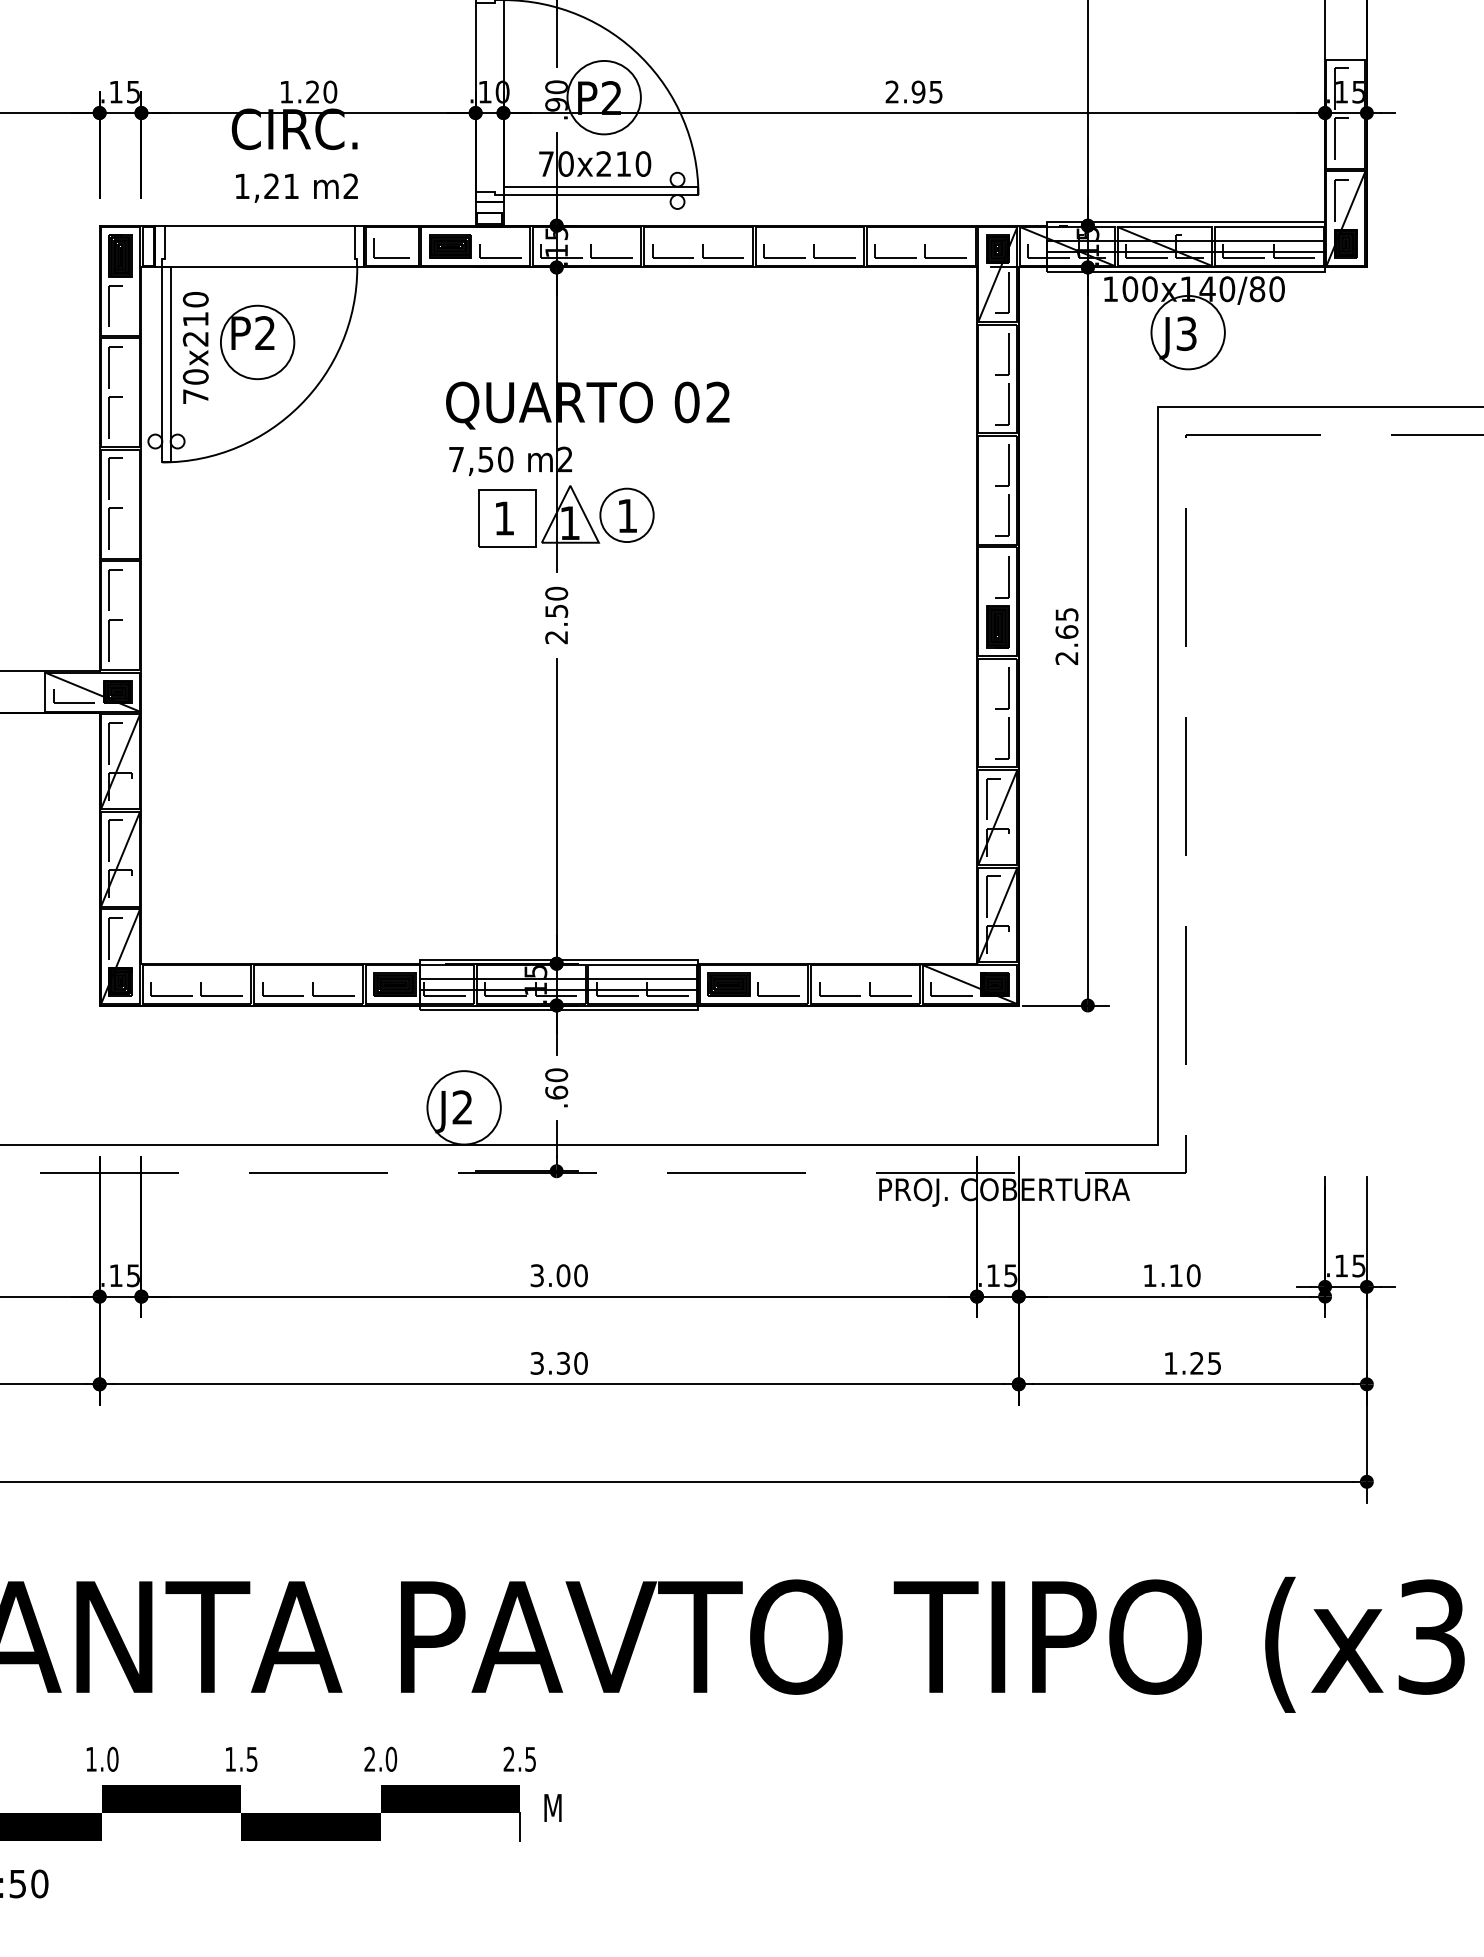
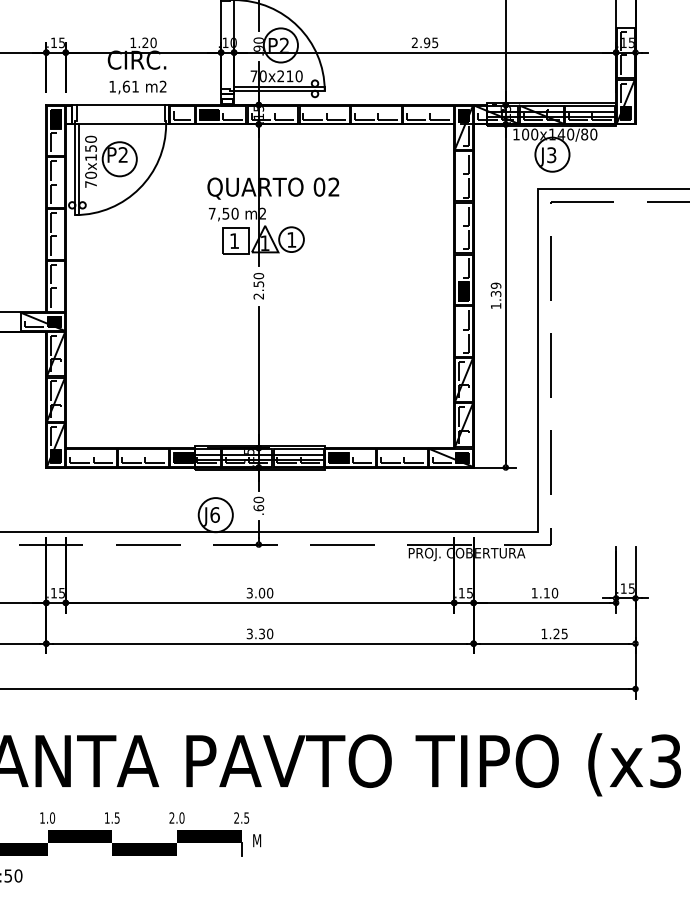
text: (269, 185) -> (125, 86), 1,21 -> 1,61
text: (194, 330) -> (90, 153), 70x210 -> 70x150
text: (1065, 635) -> (495, 295), 2.65 -> 1.39
text: (461, 1106) -> (214, 514), J2 -> J6

